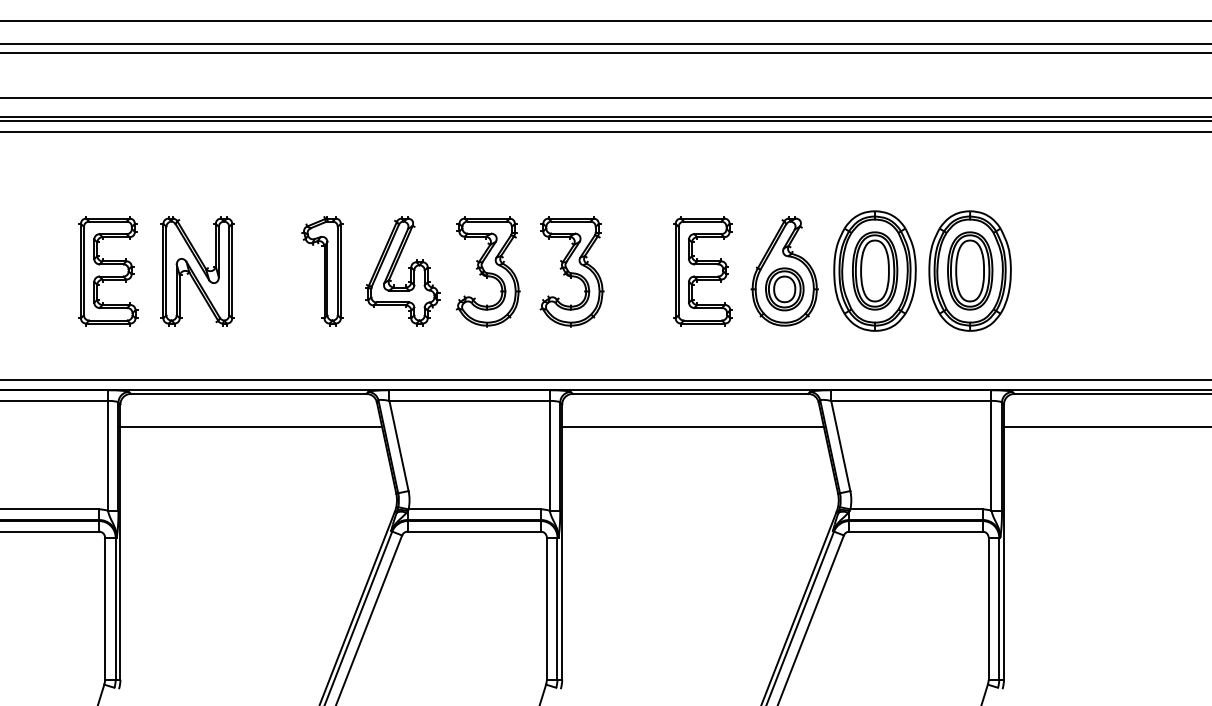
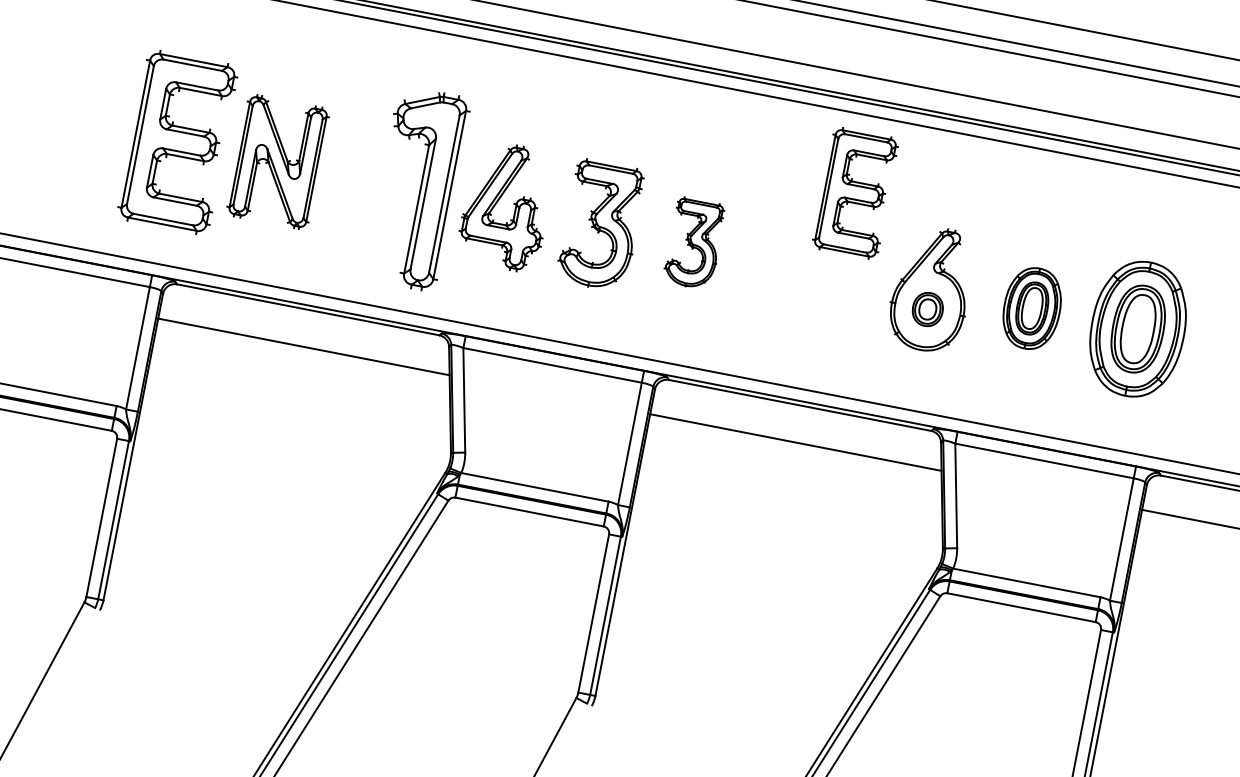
part: (874, 270) -> (1031, 307), size x0.6
part: (108, 271) -> (178, 143), size x1.4
part: (322, 271) -> (416, 189), size x1.6
part: (571, 271) -> (694, 243), size x0.7
part: (702, 271) -> (855, 193), moved
part: (784, 289) -> (927, 309), size x0.7

